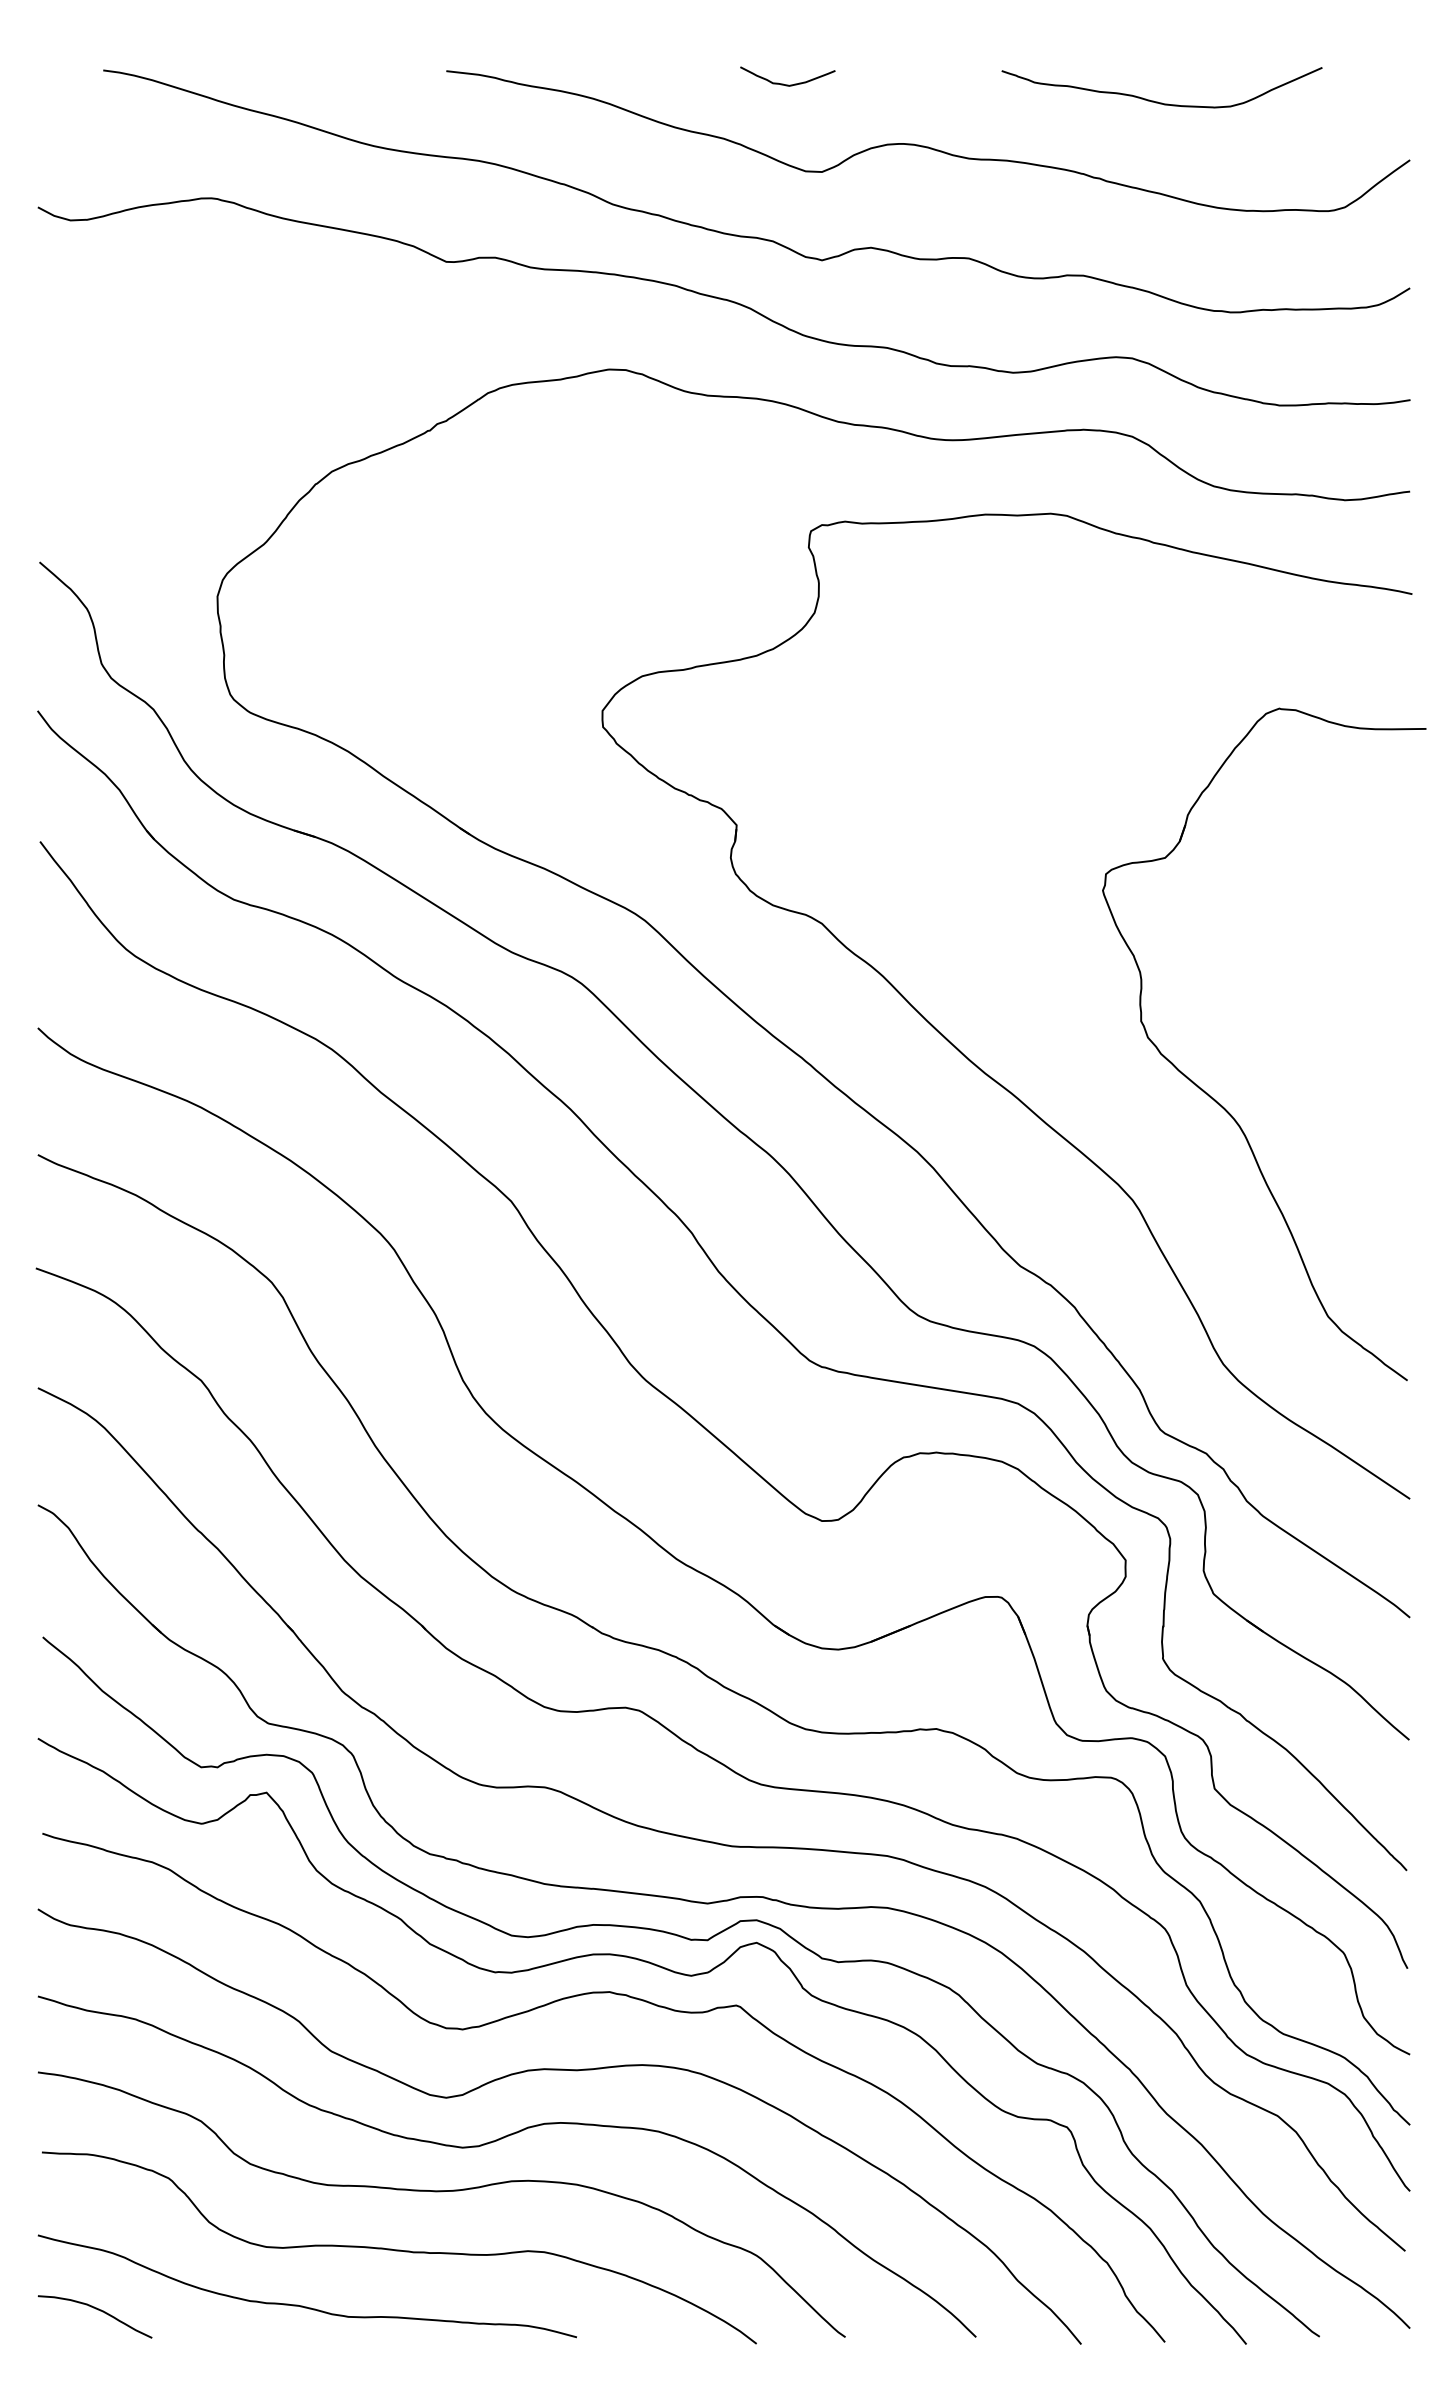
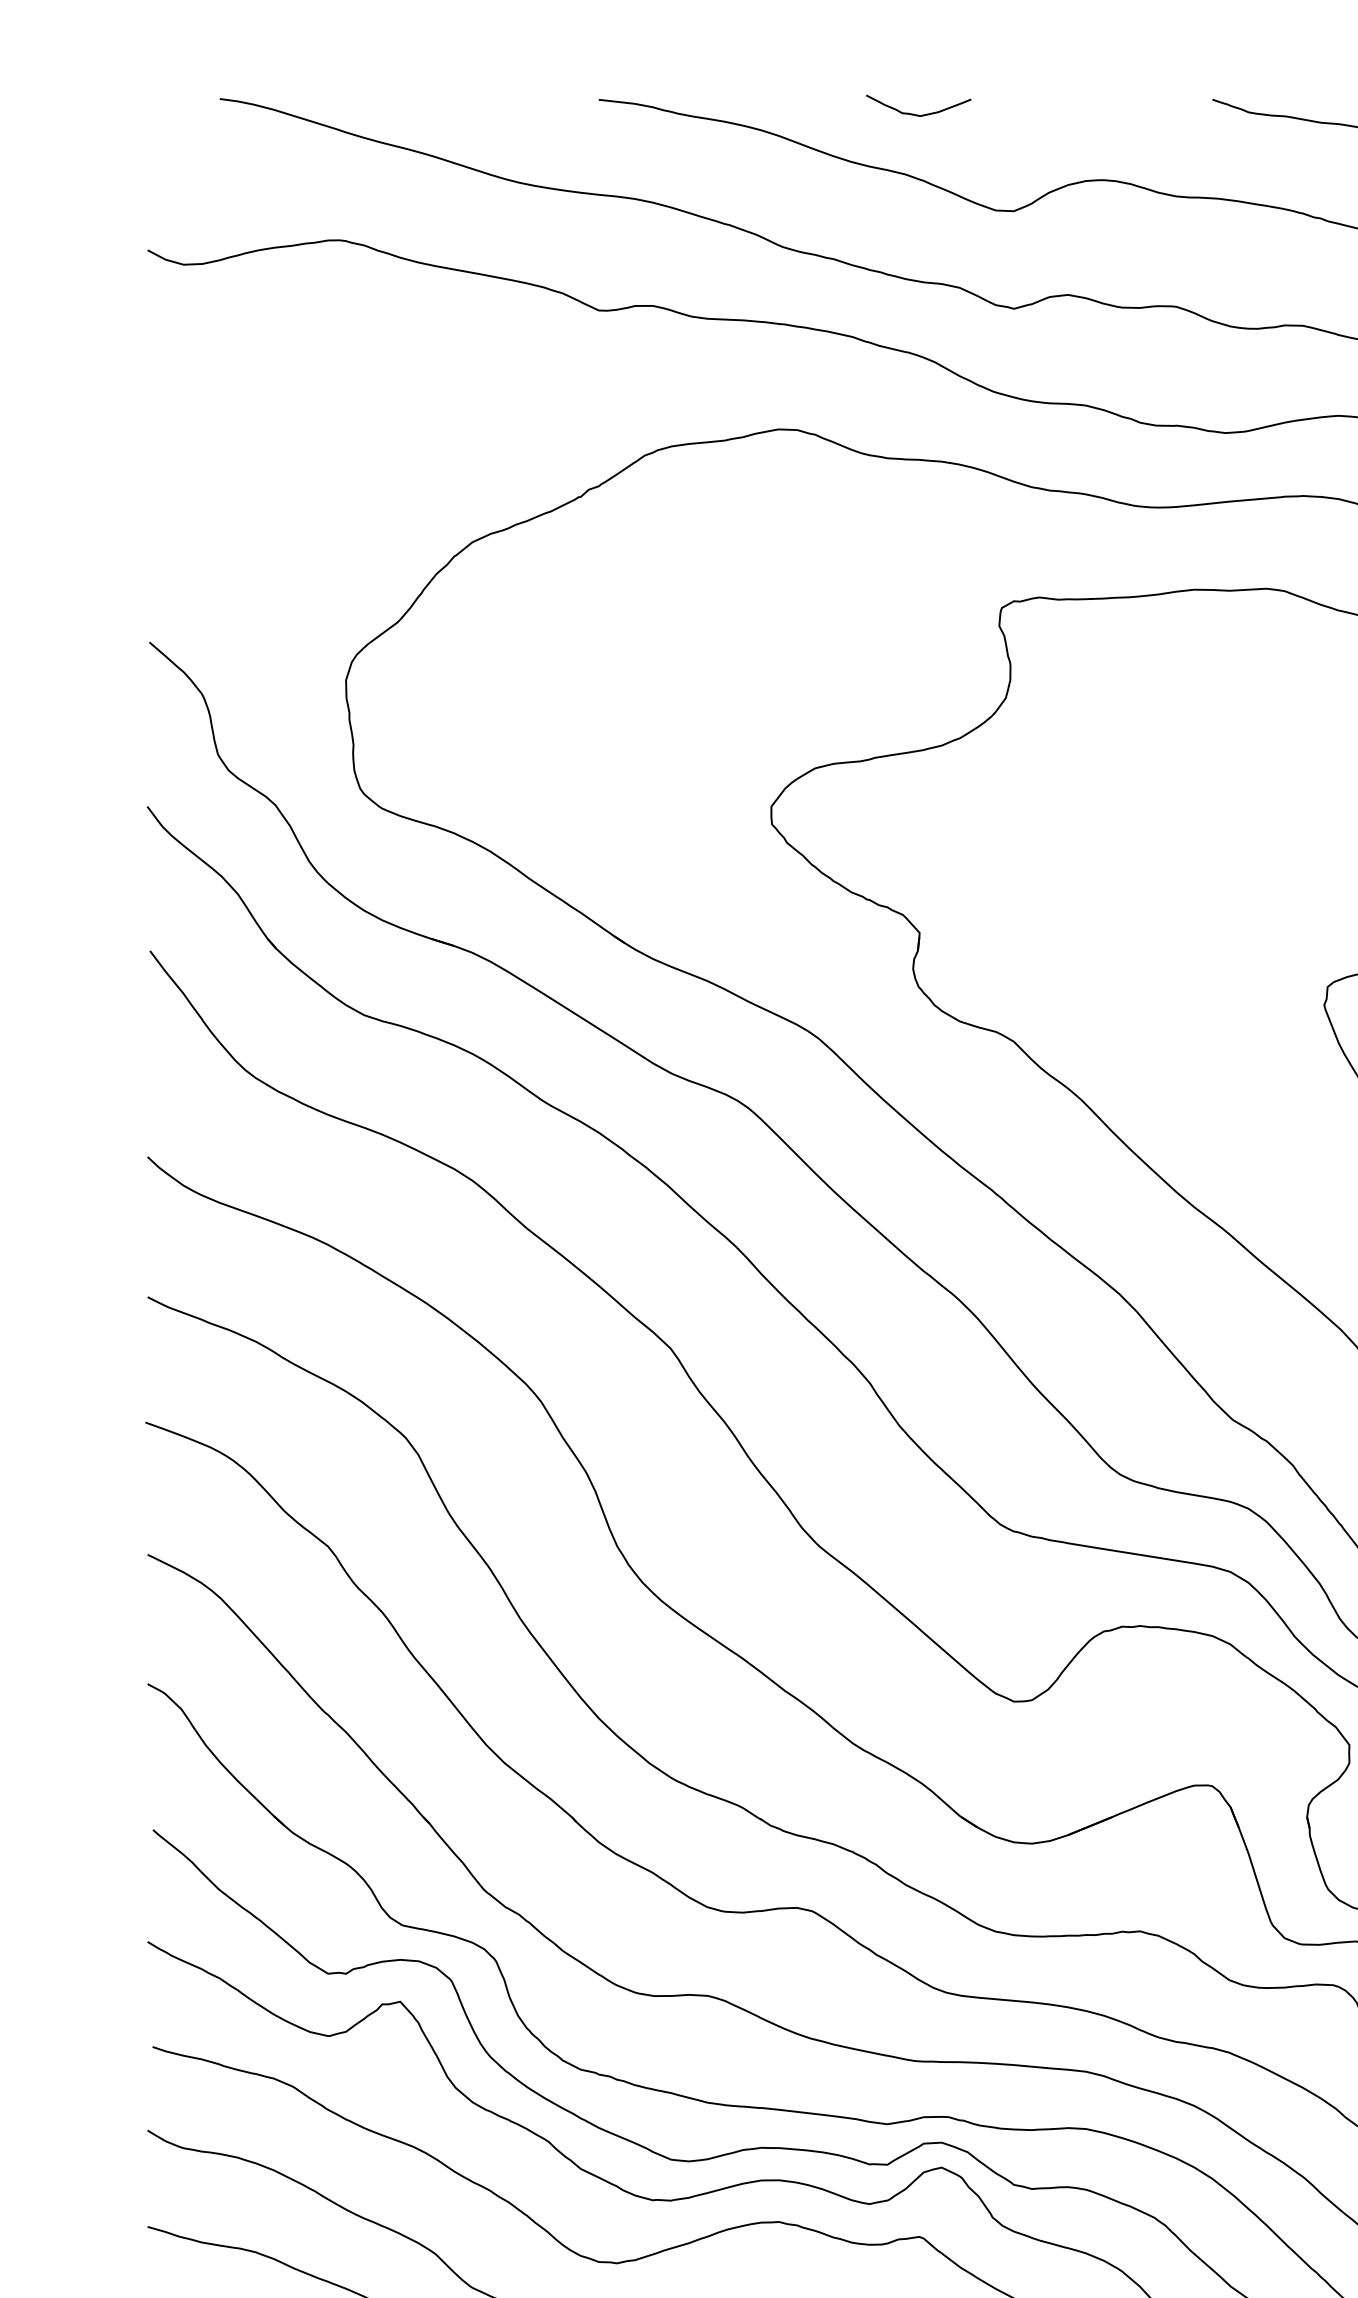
curve: (787, 84) -> (918, 114), moved

